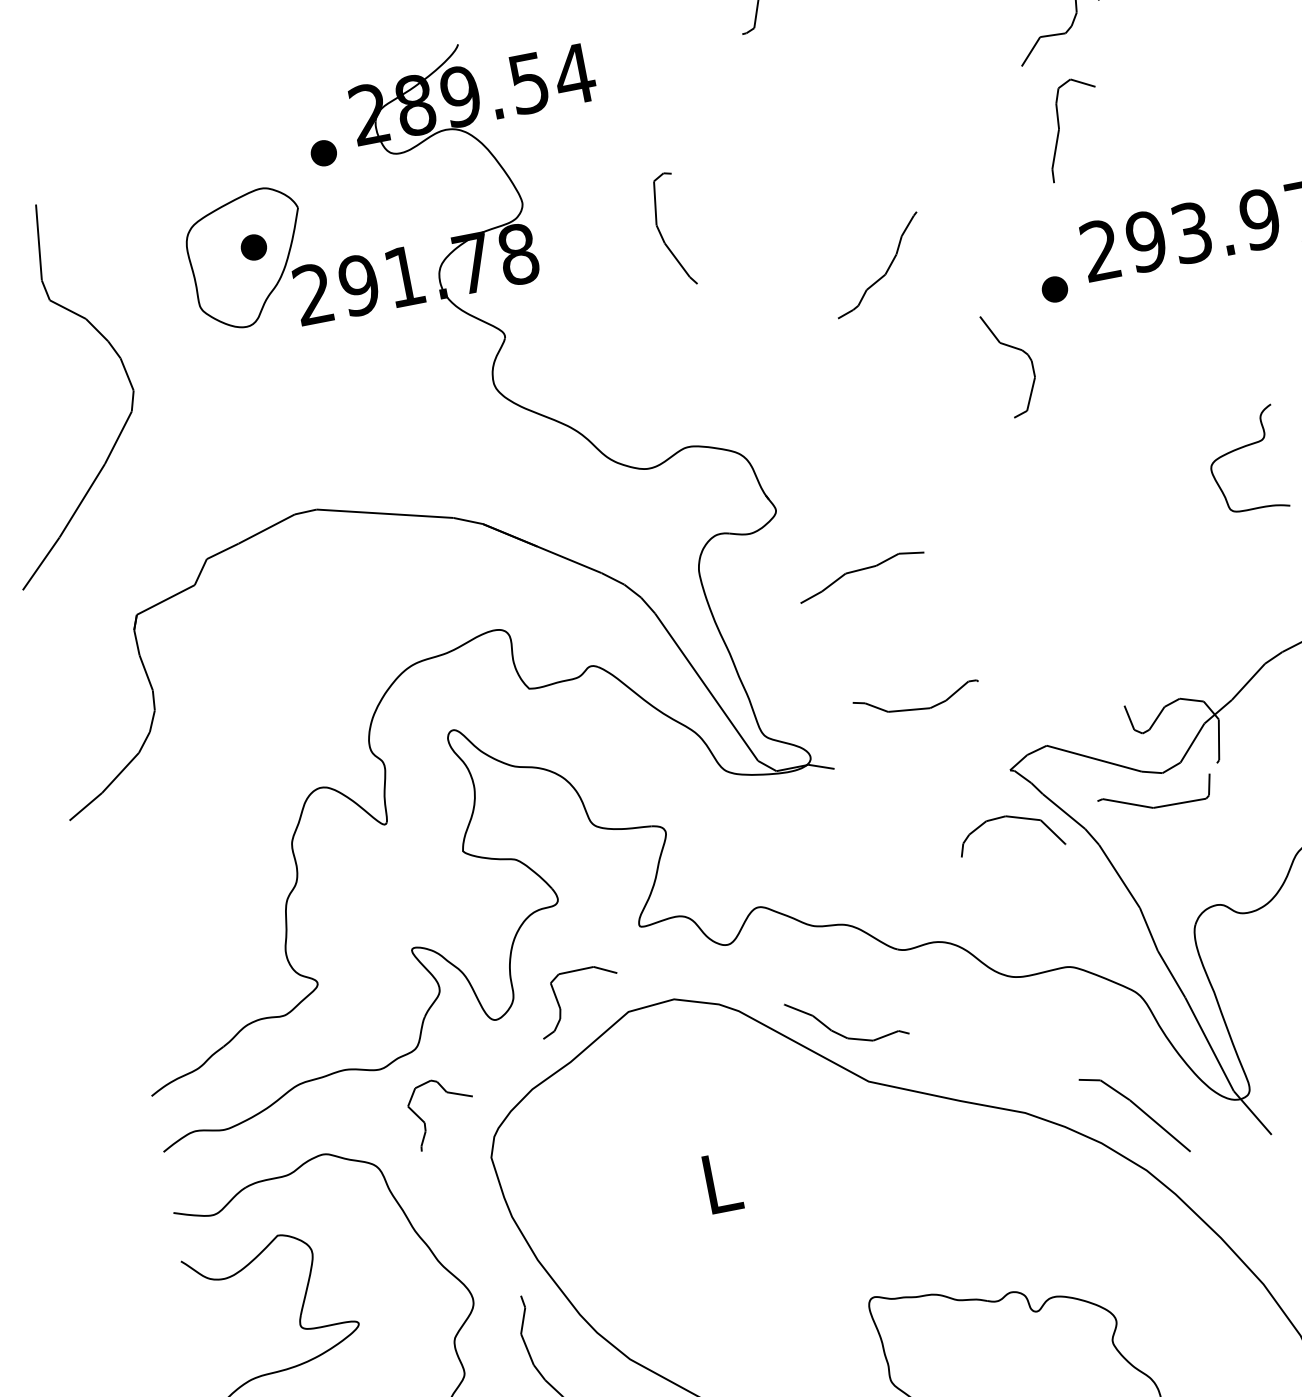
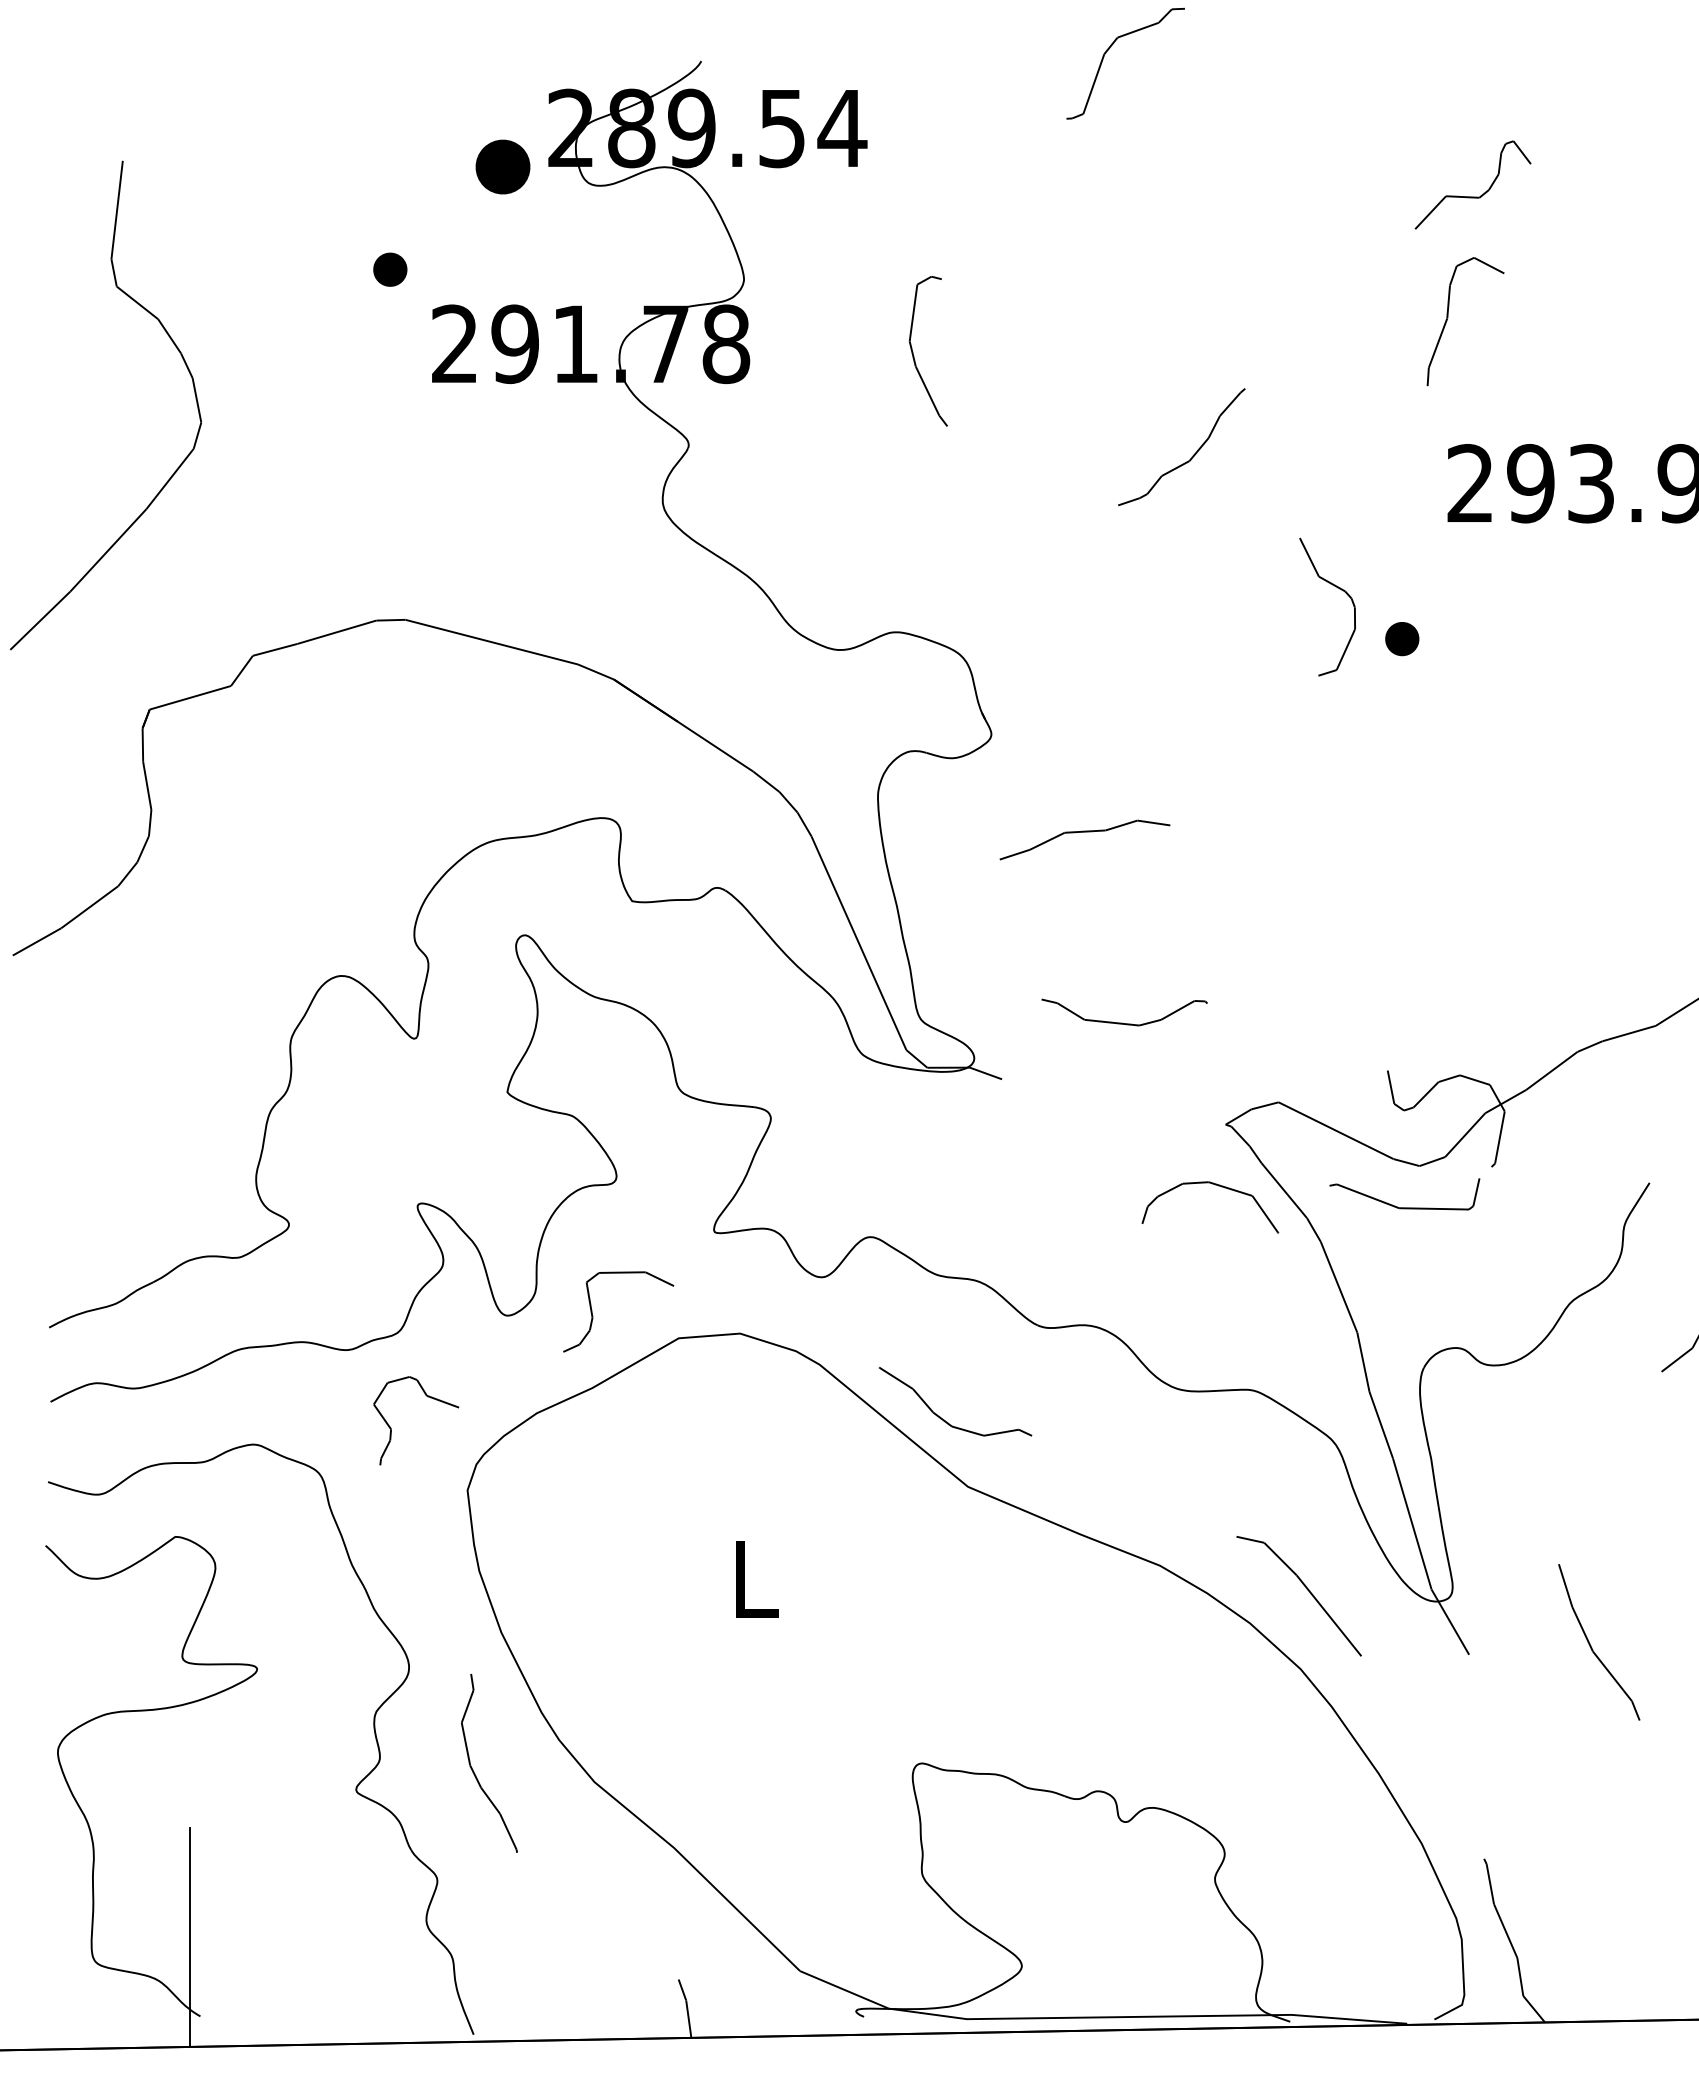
part: (323, 153) -> (502, 166), size x1.6
part: (248, 258) -> (380, 282), removed
part: (1055, 289) -> (1402, 639), moved
curve: (1241, 448) -> (1600, 771), removed

